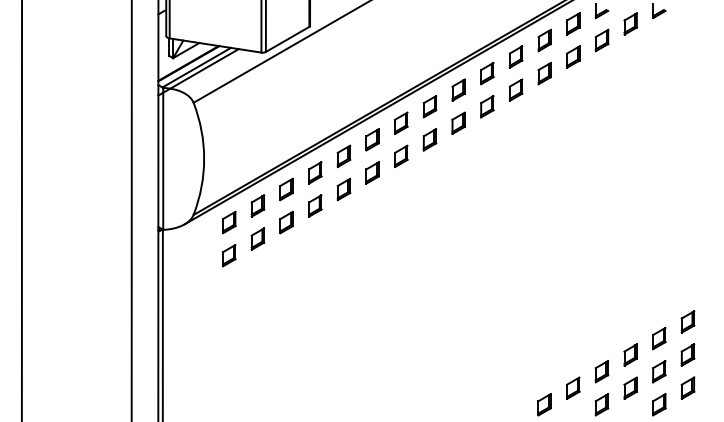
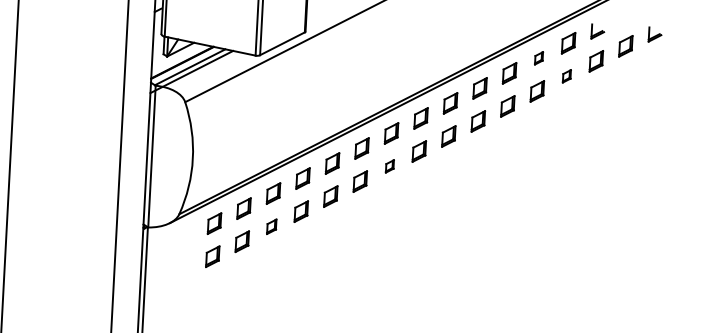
part: (544, 40) -> (538, 58), size x0.6
part: (573, 56) -> (567, 75), size x0.6
part: (401, 155) -> (390, 165), size x0.6
part: (286, 222) -> (271, 226), size x0.7

